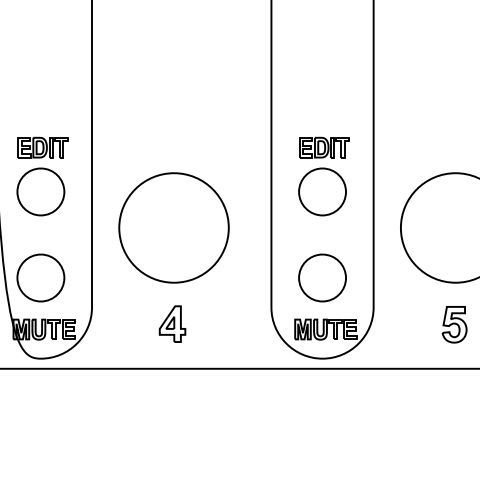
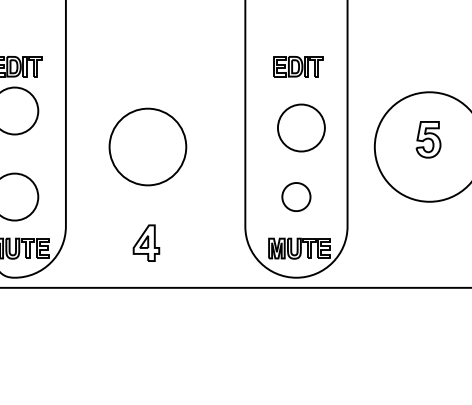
part: (322, 191) -> (301, 127), moved
part: (173, 227) -> (147, 146), size x0.7
part: (322, 277) -> (296, 196), size x0.6
part: (454, 324) -> (428, 139), moved

